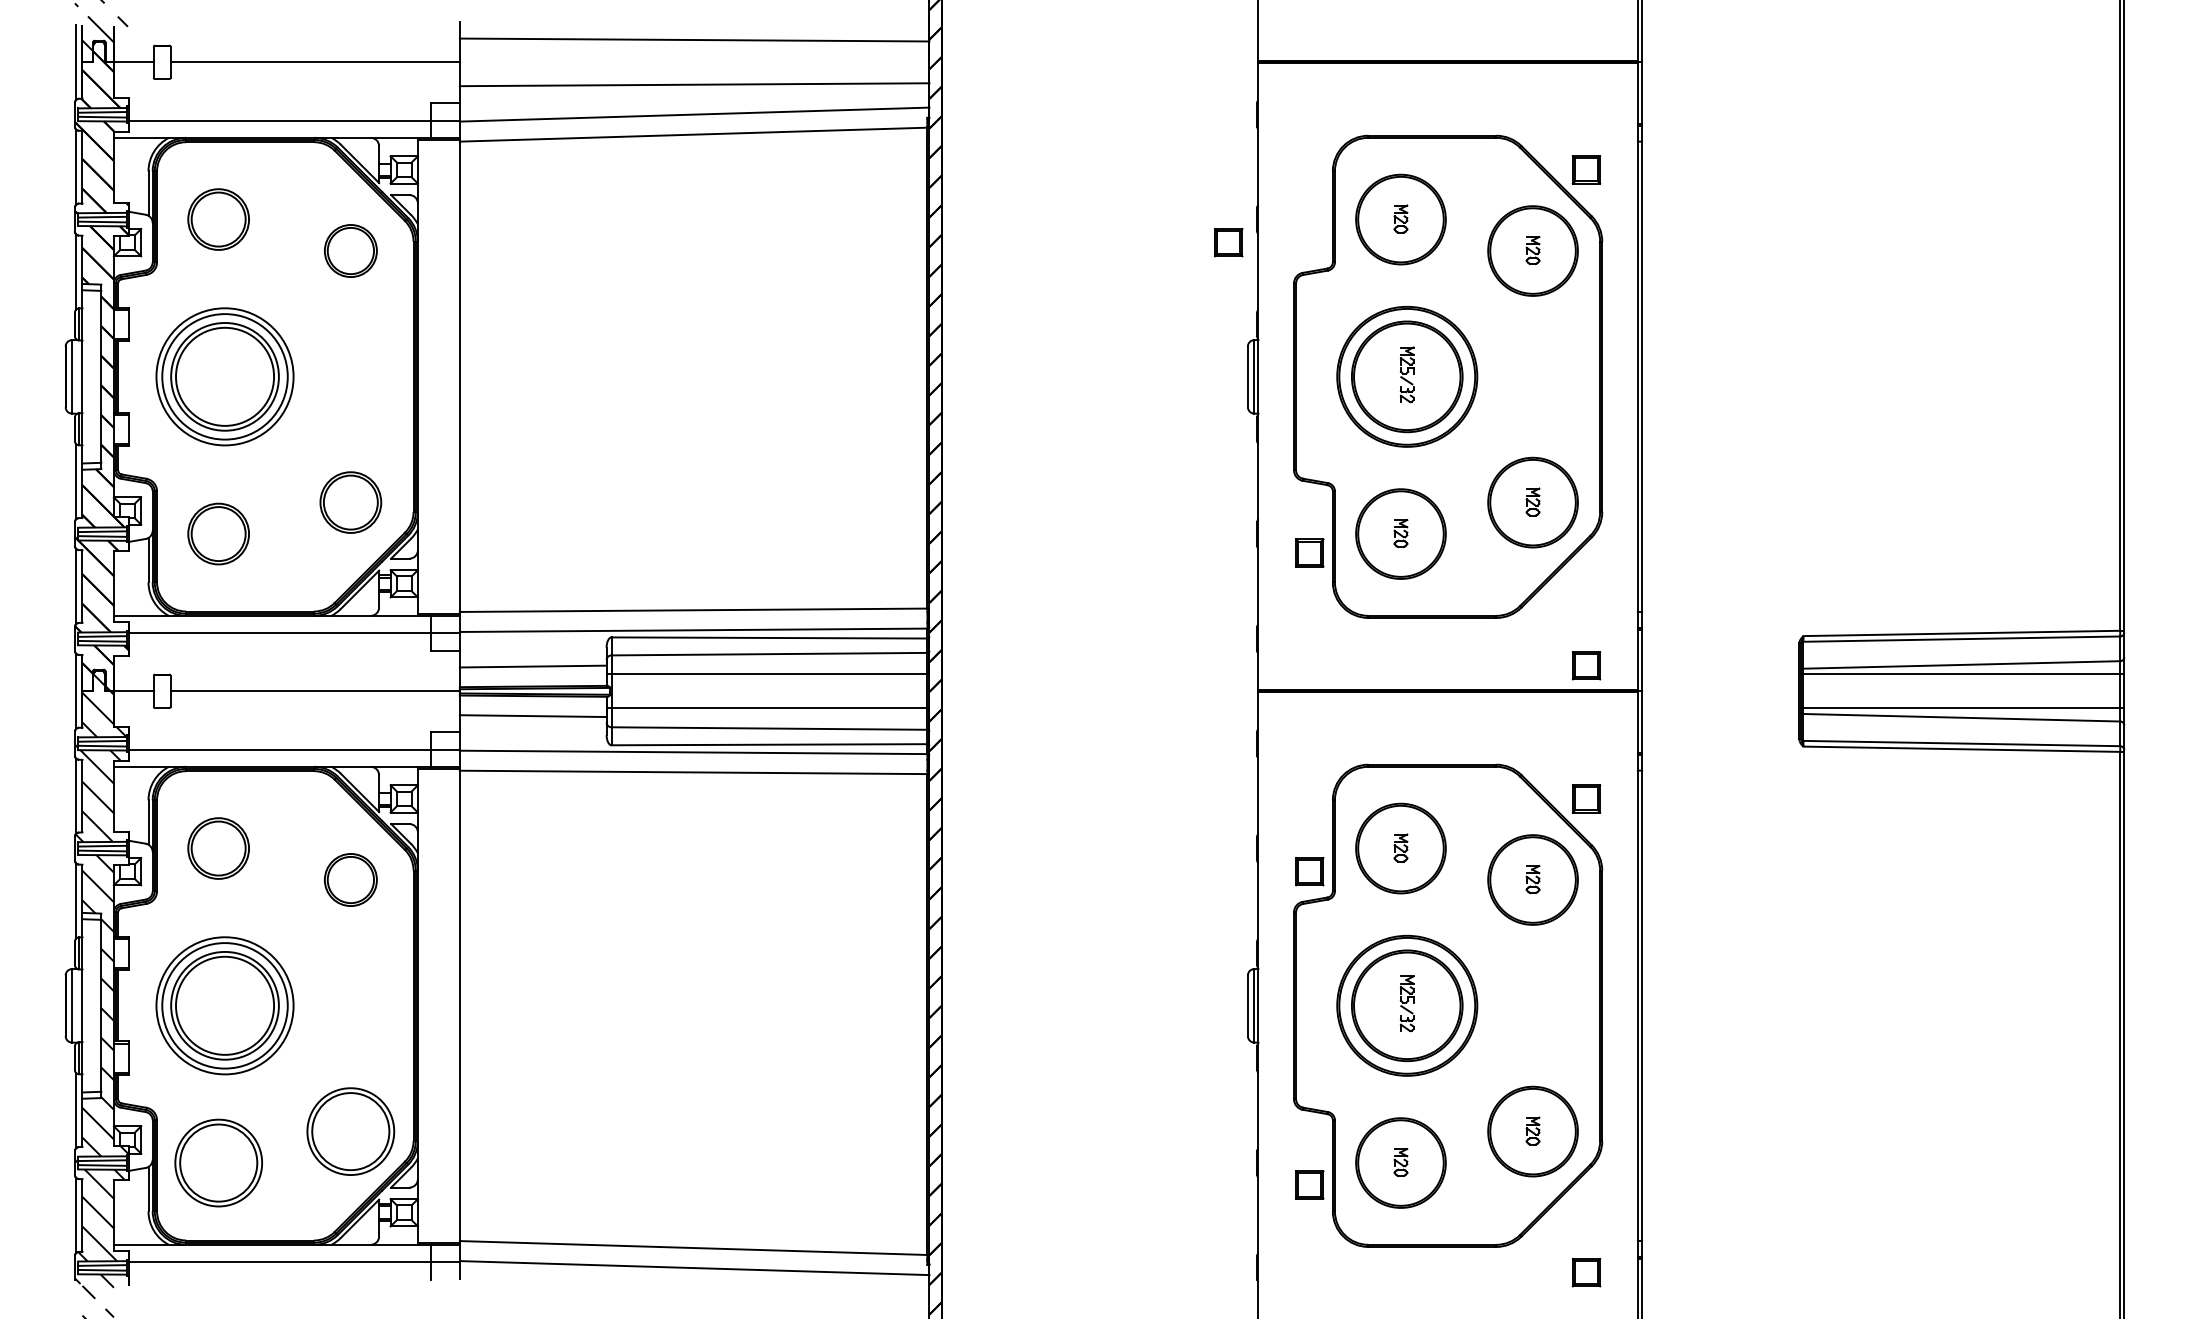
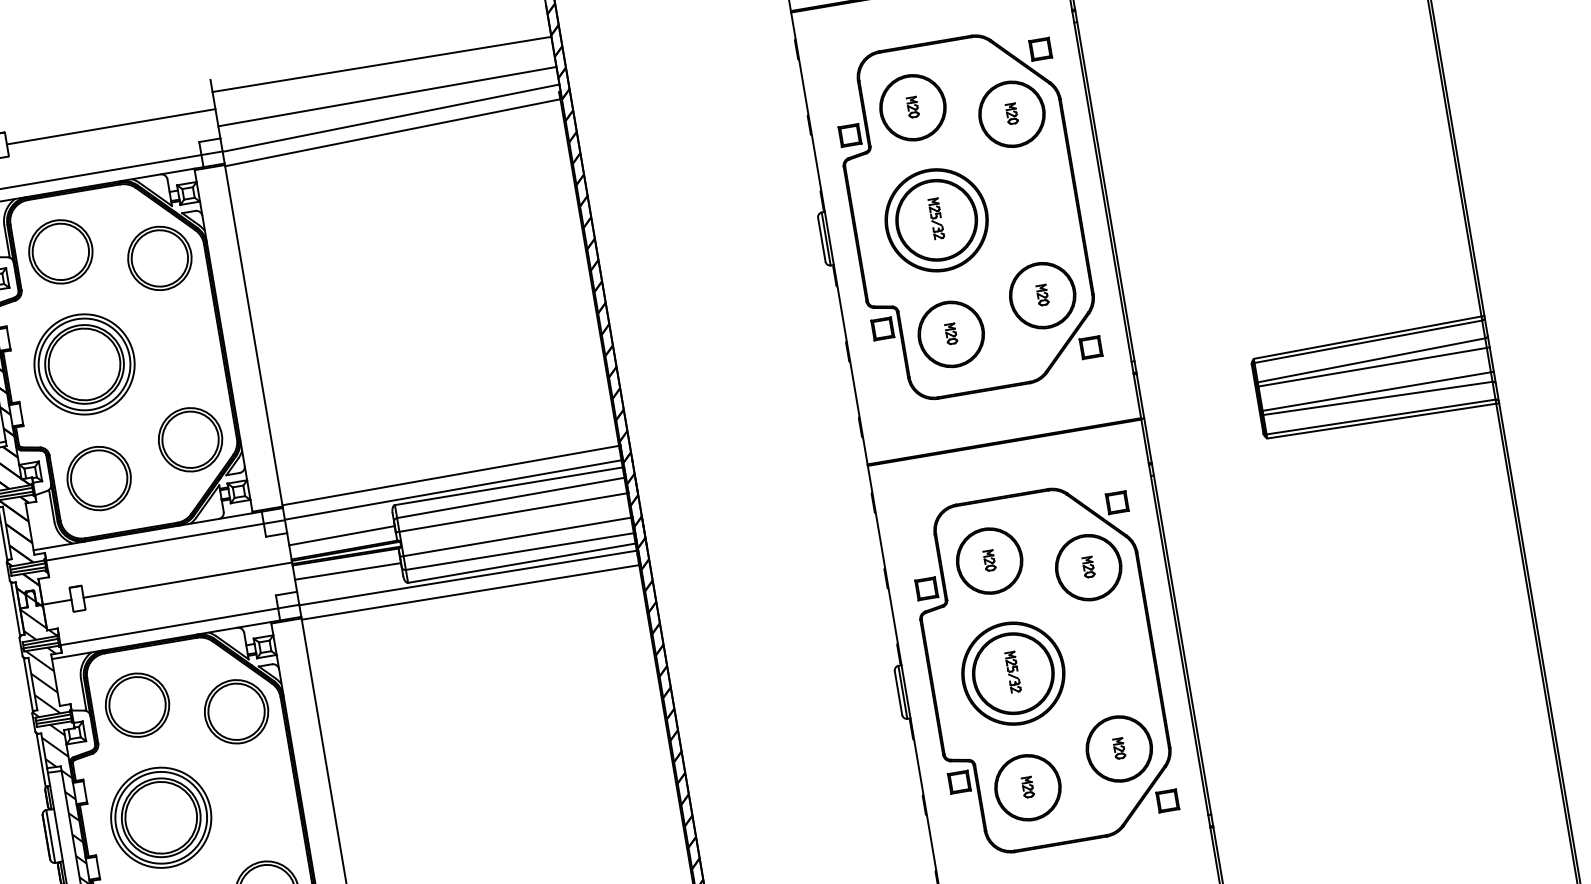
part: (218, 219) -> (60, 251), size x1.43
part: (1228, 242) -> (849, 135), moved
part: (350, 250) -> (159, 258), size x1.67
part: (350, 502) -> (190, 439), size x1.43
part: (218, 533) -> (98, 478), size x1.43
part: (1309, 552) -> (882, 328), moved
part: (1586, 665) -> (1091, 347), moved
part: (218, 848) -> (137, 705), size x1.43
part: (350, 879) -> (236, 711), size x1.67
part: (1309, 1184) -> (959, 781), moved
part: (1586, 1272) -> (1167, 800), moved

